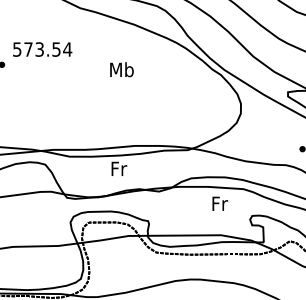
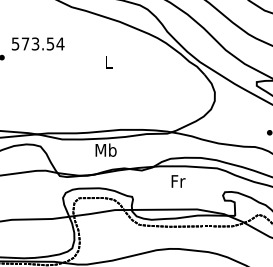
text: (121, 69) -> (108, 61), Mb -> L
text: (118, 168) -> (105, 149), Fr -> Mb
text: (219, 203) -> (177, 181), moved

